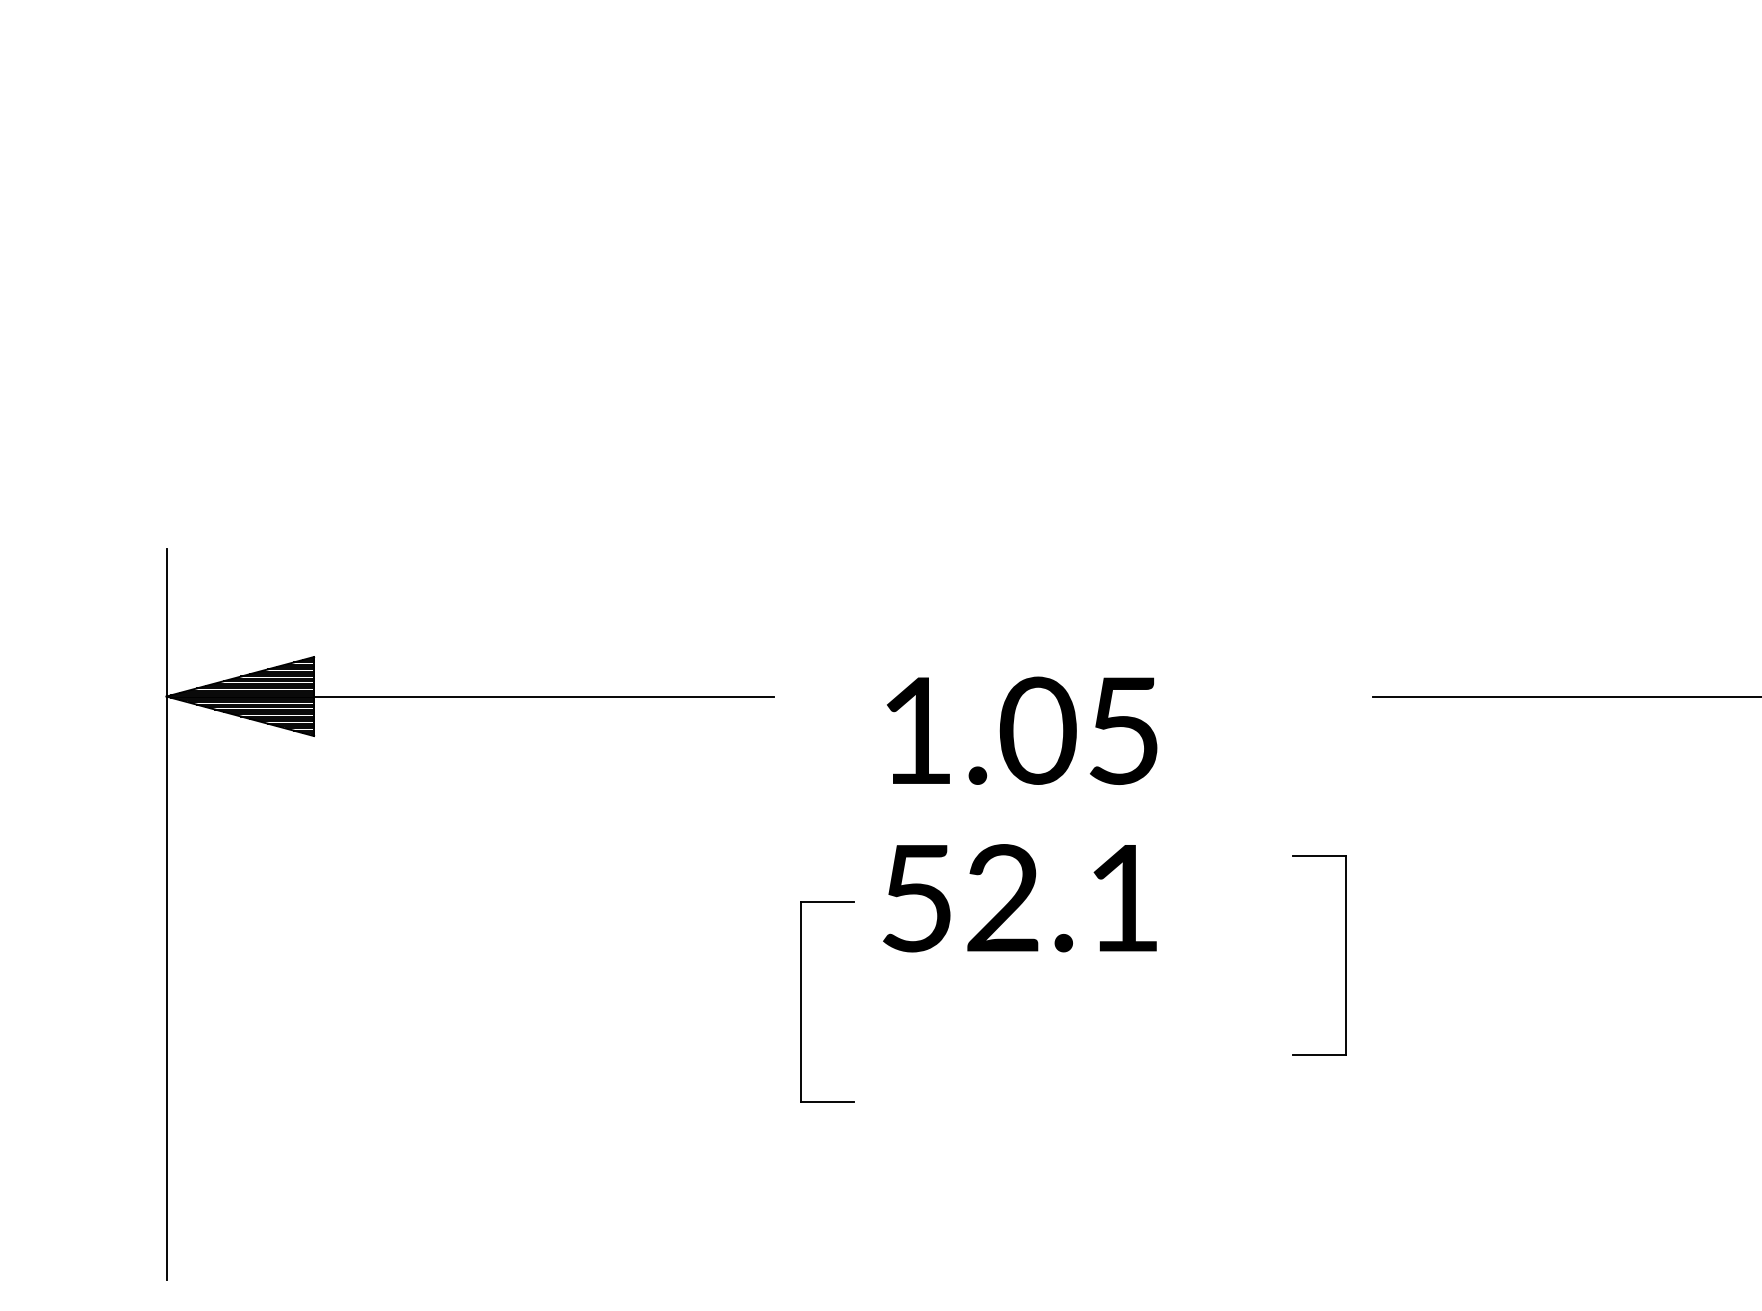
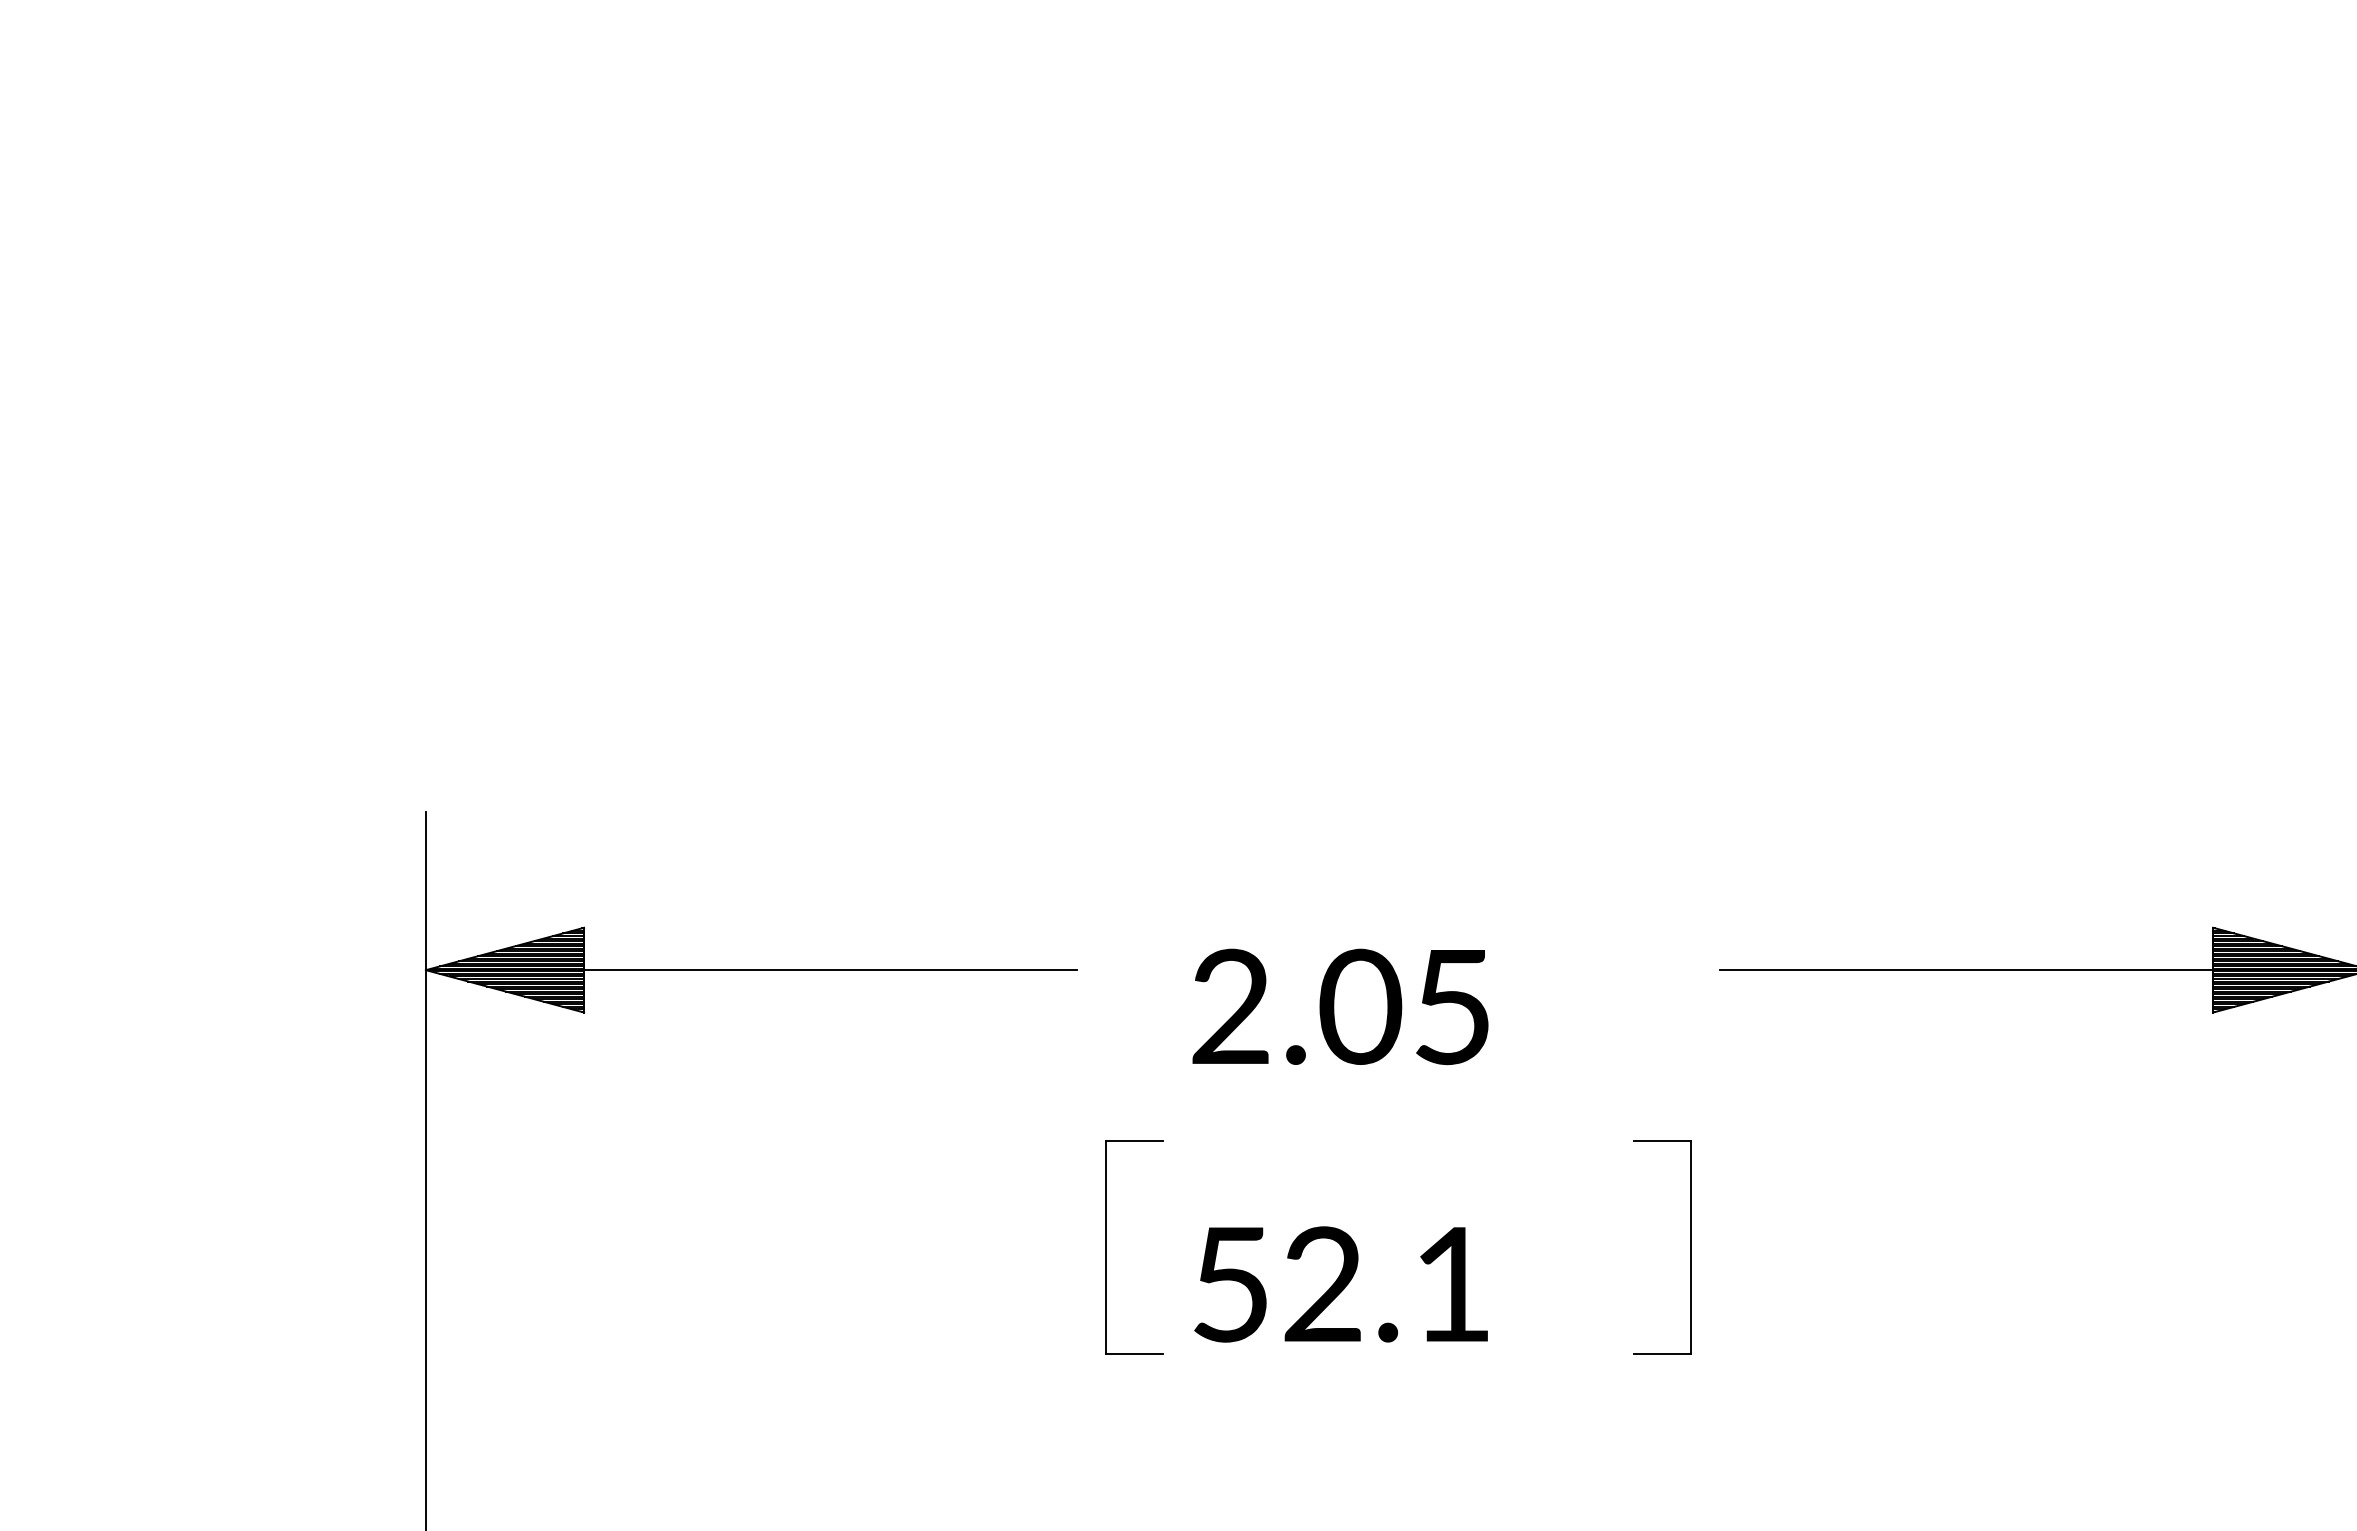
text: (916, 729) -> (1230, 1005), 1.05 -> 2.05
text: (1019, 898) -> (1340, 1284), moved
part: (801, 1001) -> (1106, 1247), moved

